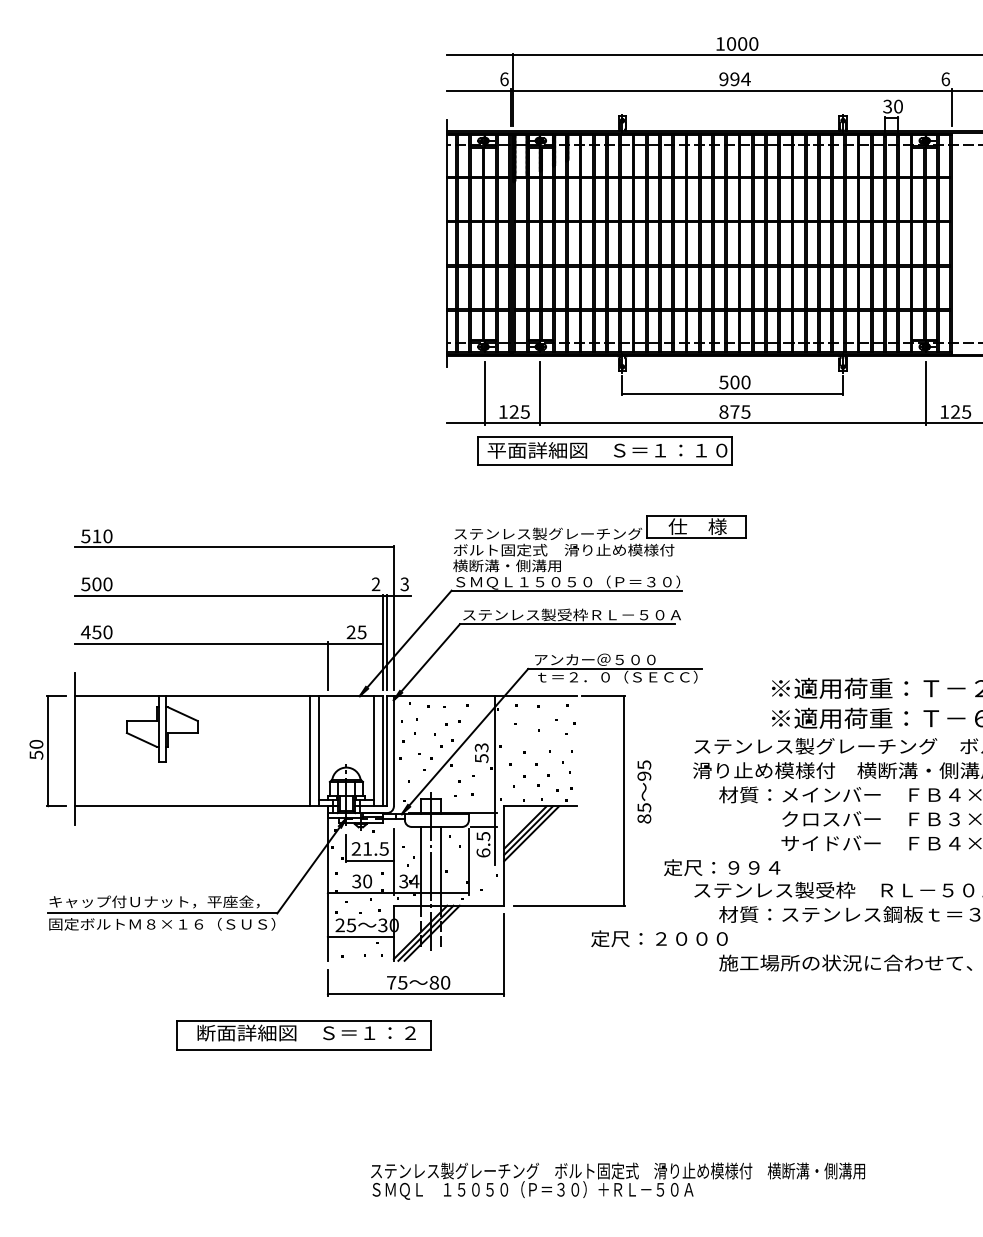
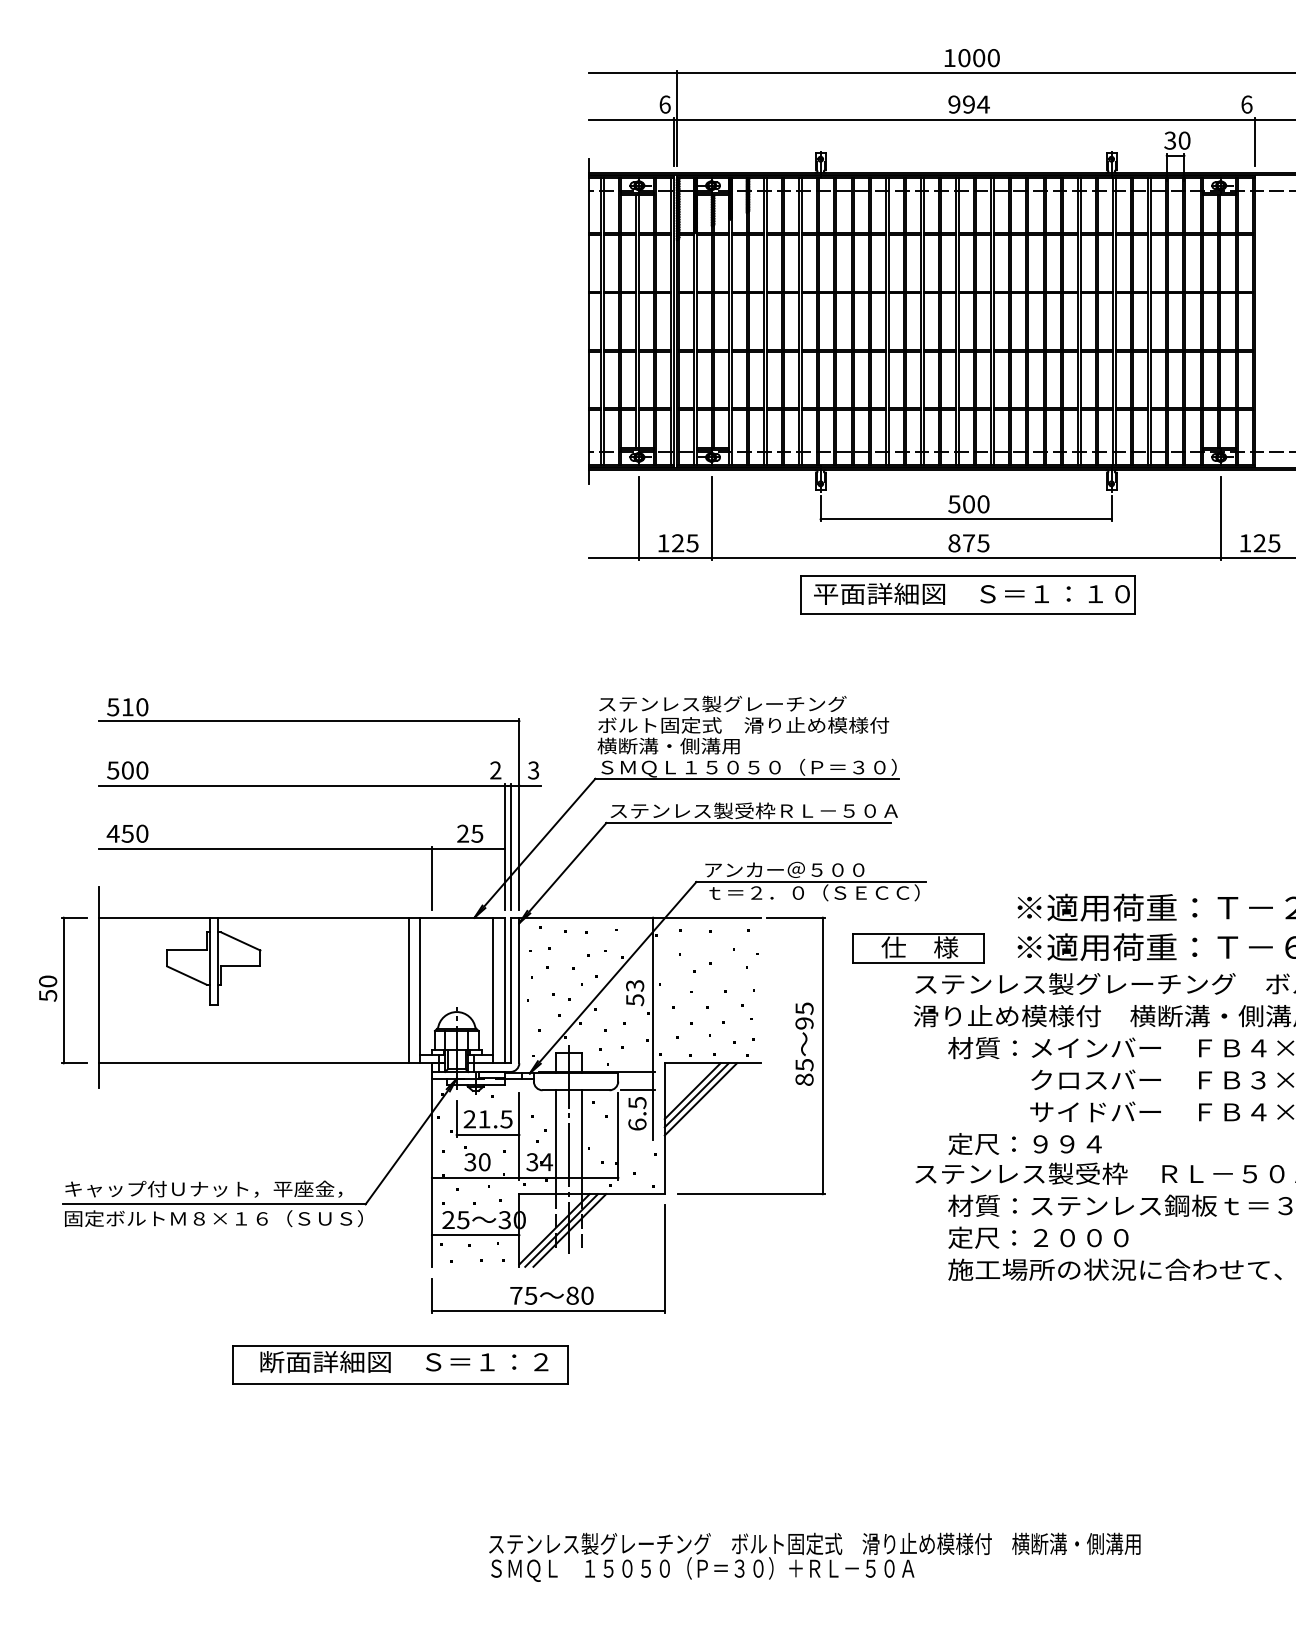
part: (604, 450) -> (967, 594), moved
part: (696, 527) -> (918, 948), moved
text: (644, 791) -> (804, 1043), moved
text: (721, 867) -> (1024, 1143), moved
text: (659, 938) -> (1038, 1237), moved

